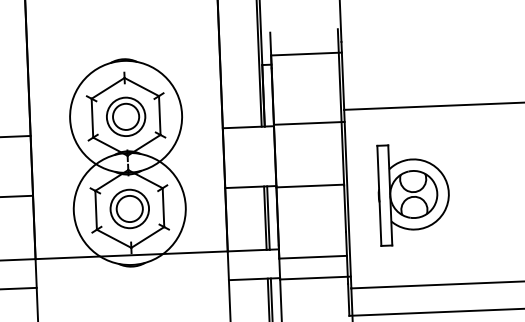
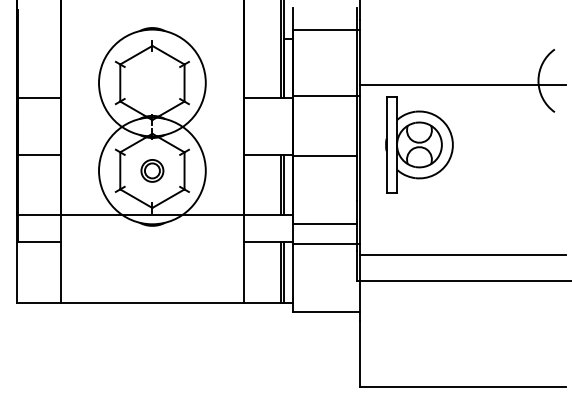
part: (126, 116) -> (152, 82), removed
part: (413, 194) -> (419, 144), moved
part: (129, 208) -> (152, 170), size x0.6

